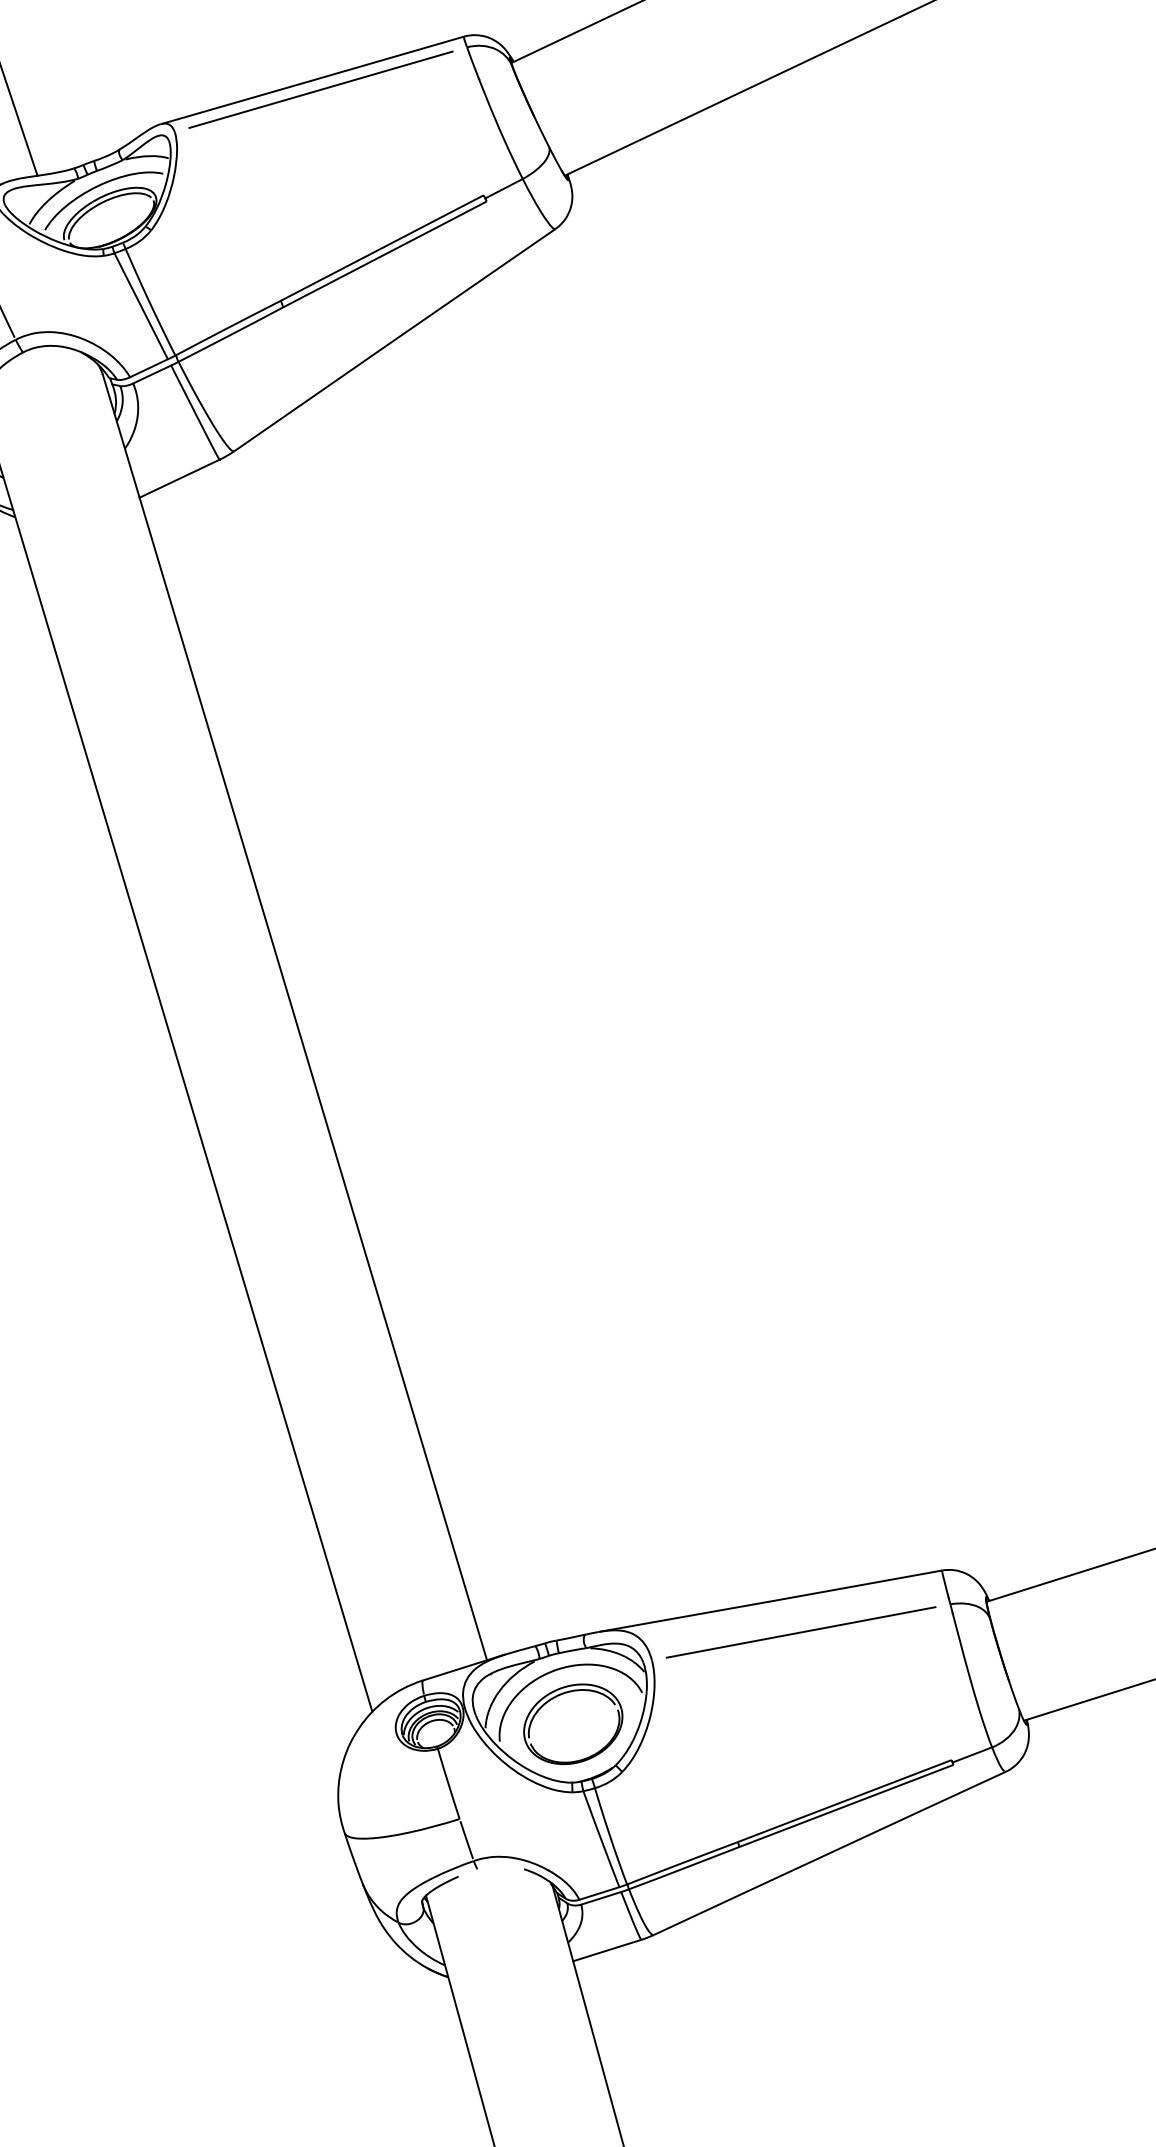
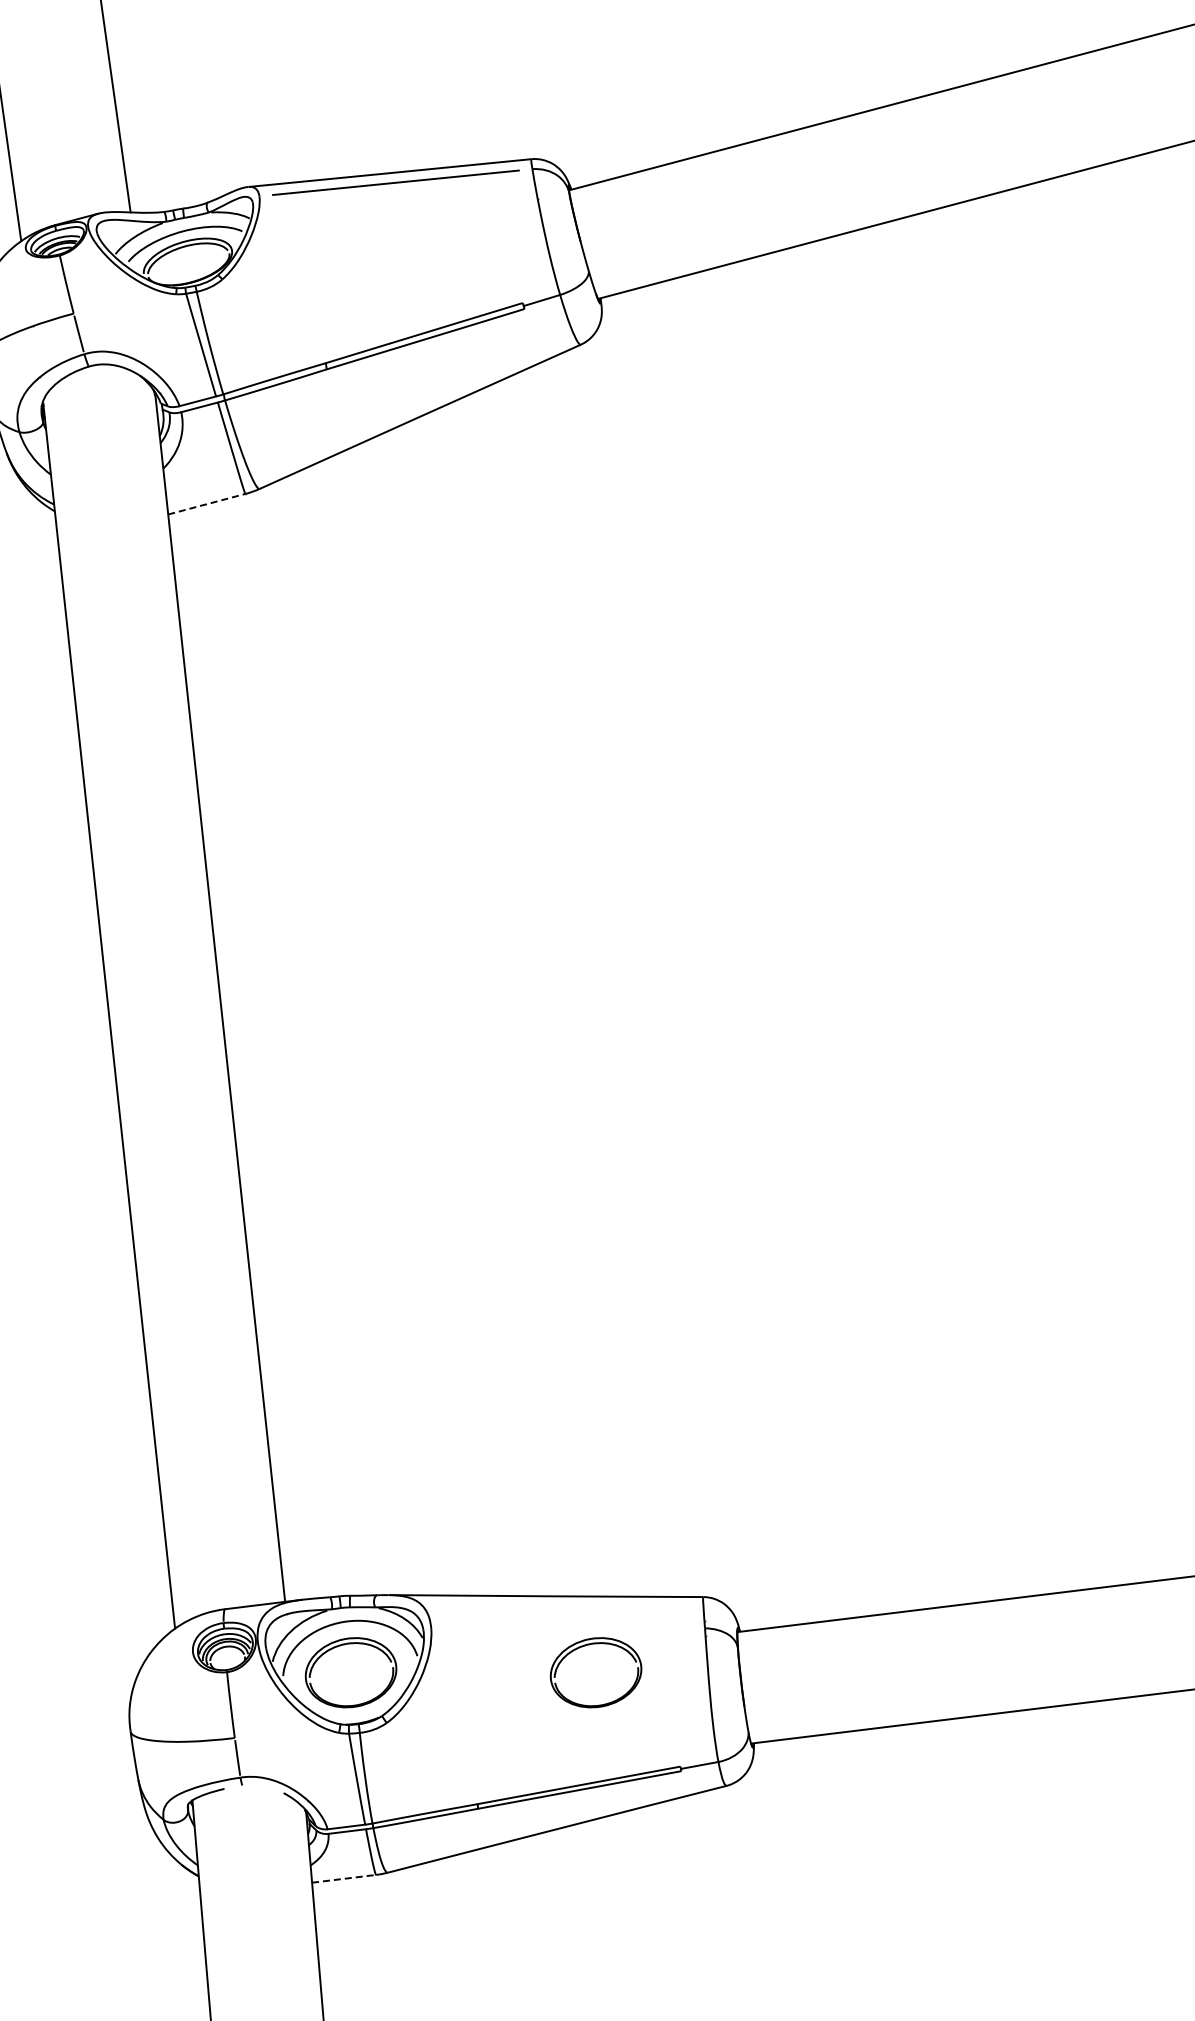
line: (179, 479) -> (206, 504), solid -> dashed
line: (800, 1632) -> (567, 1628), removed
part: (839, 1674) -> (595, 1672), added
line: (607, 1950) -> (344, 1878), solid -> dashed

